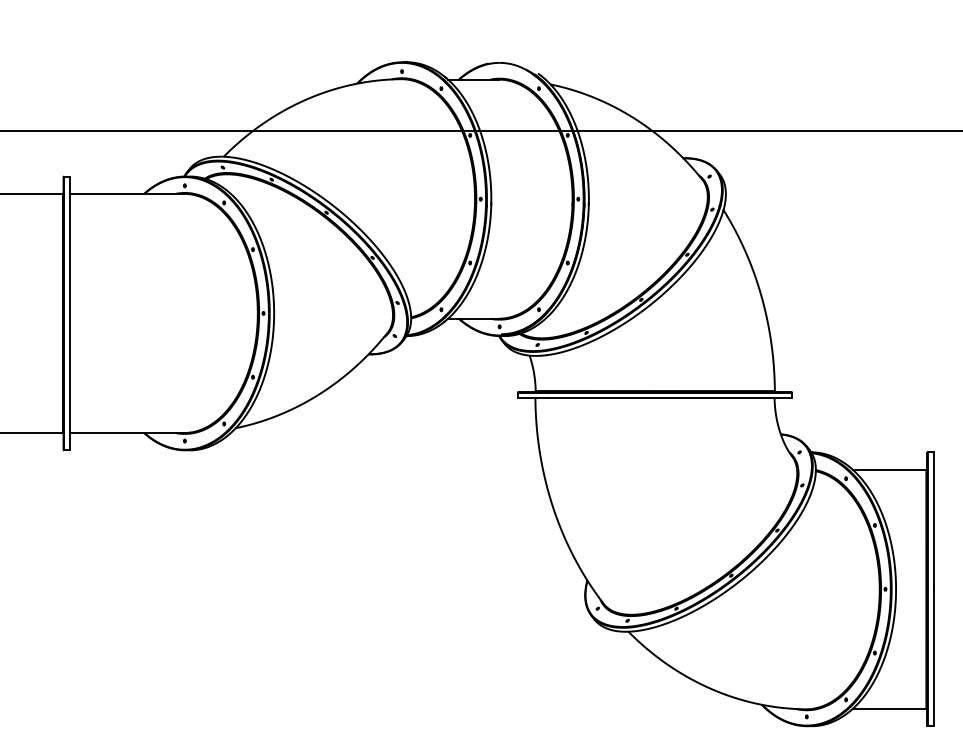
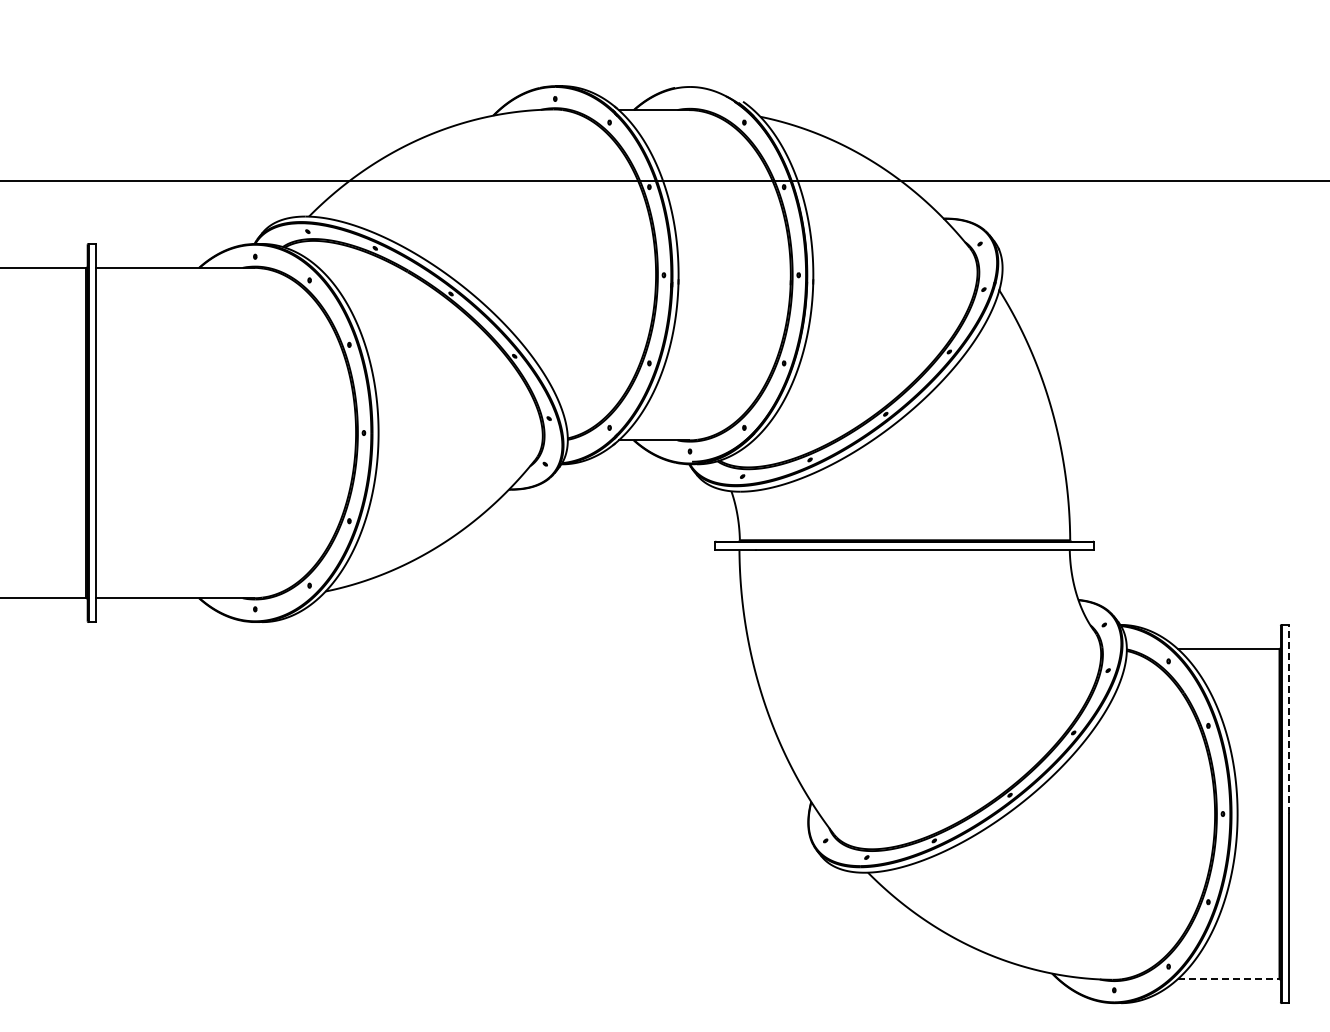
line: (933, 520) -> (1289, 719), solid -> dashed
line: (889, 709) -> (1228, 979), solid -> dashed

